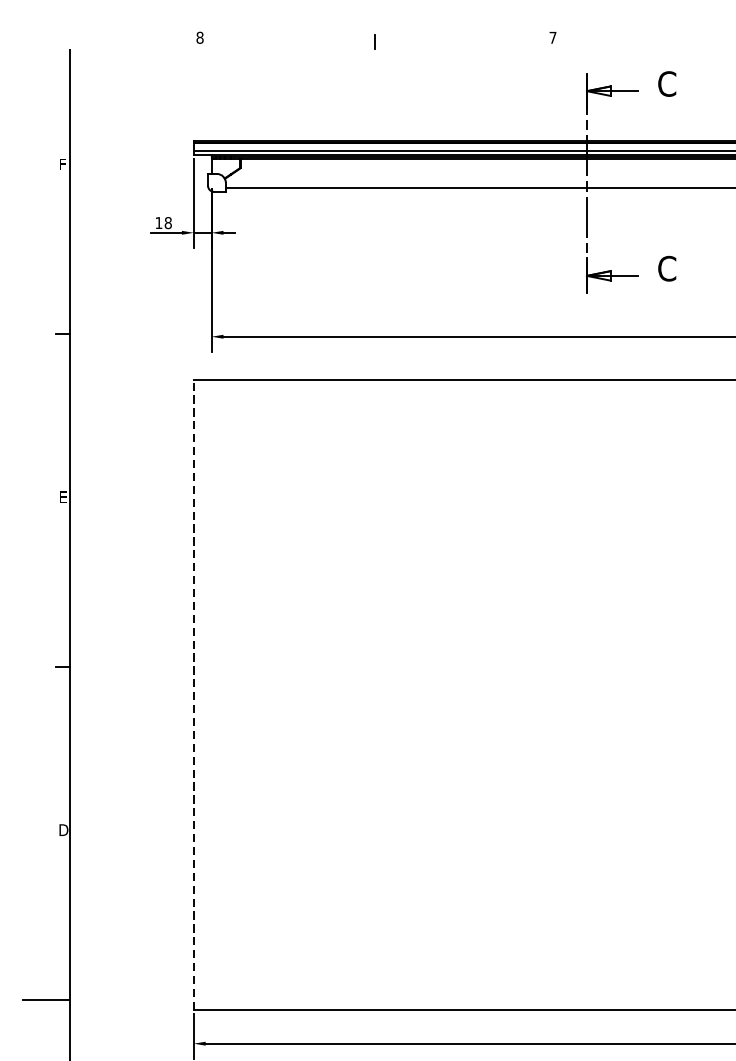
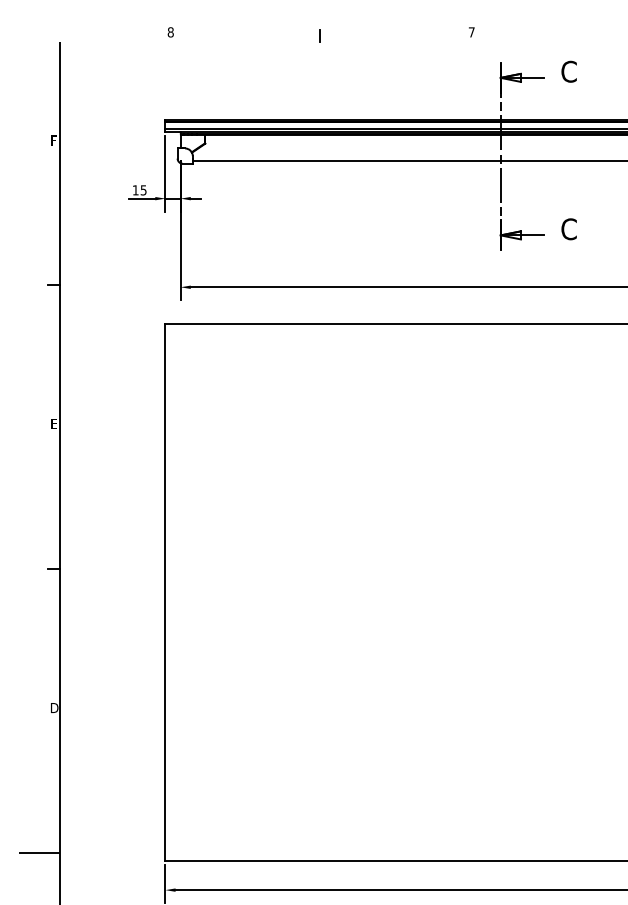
text: (168, 223) -> (143, 190), 18 -> 15
line: (193, 694) -> (165, 592), dashed -> solid

